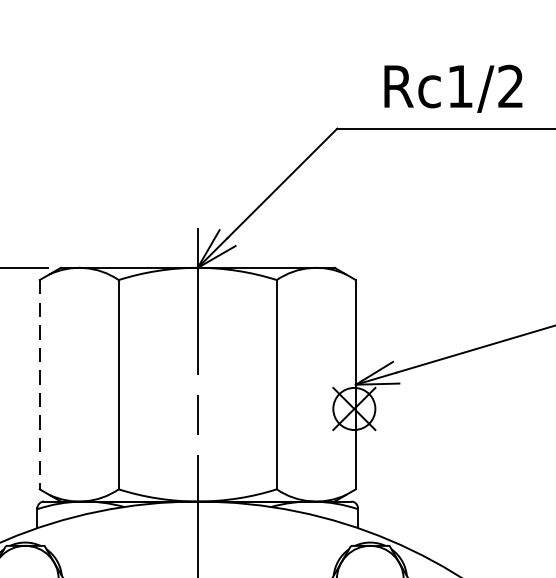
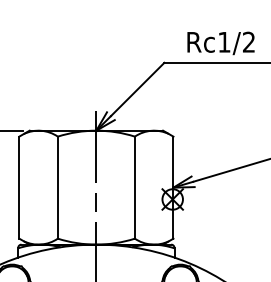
line: (40, 386) -> (19, 188), dashed -> solid

